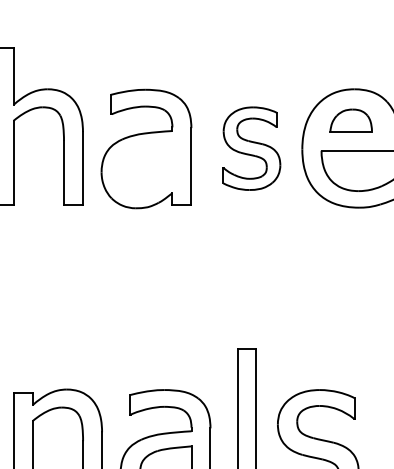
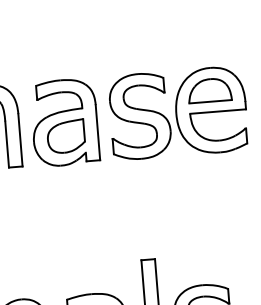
part: (350, 120) -> (209, 90), size x1.43
part: (251, 148) -> (139, 116), size x1.43
part: (146, 168) -> (65, 136), added

